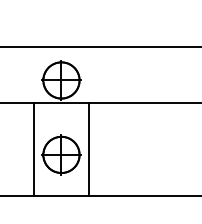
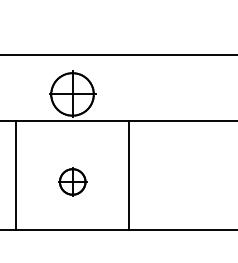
line: (33, 149) -> (15, 175), moved
line: (89, 149) -> (129, 175), moved
part: (61, 154) -> (72, 181), size x0.6

